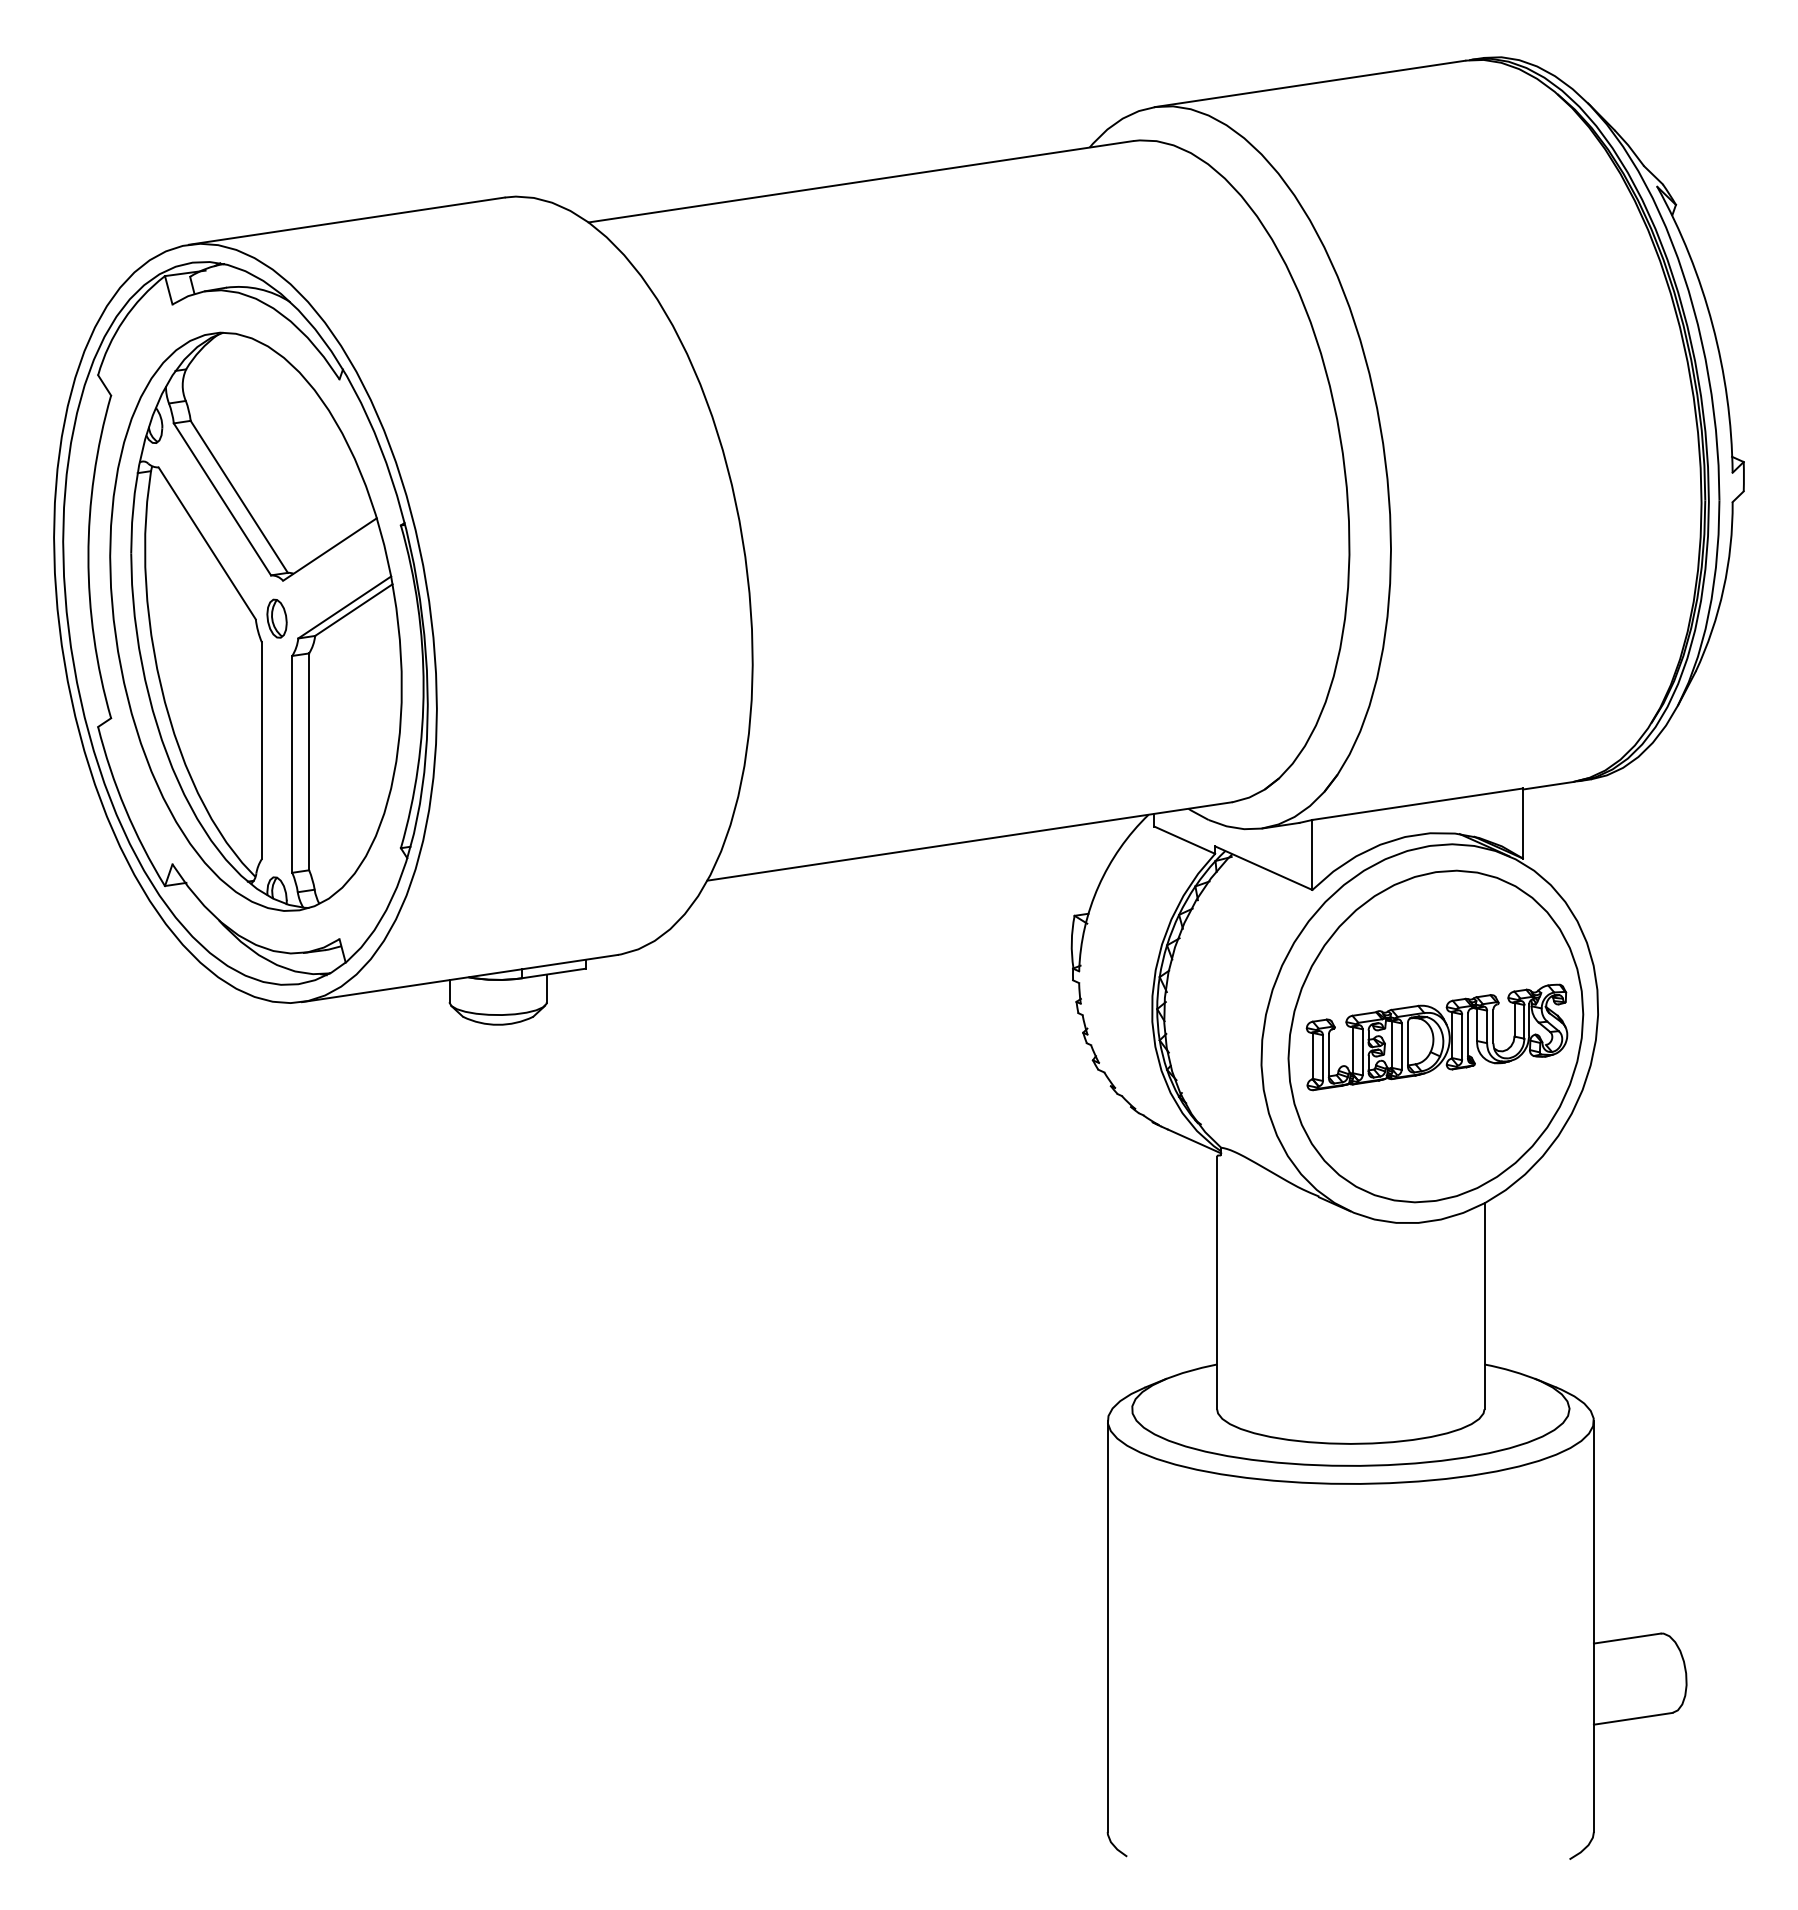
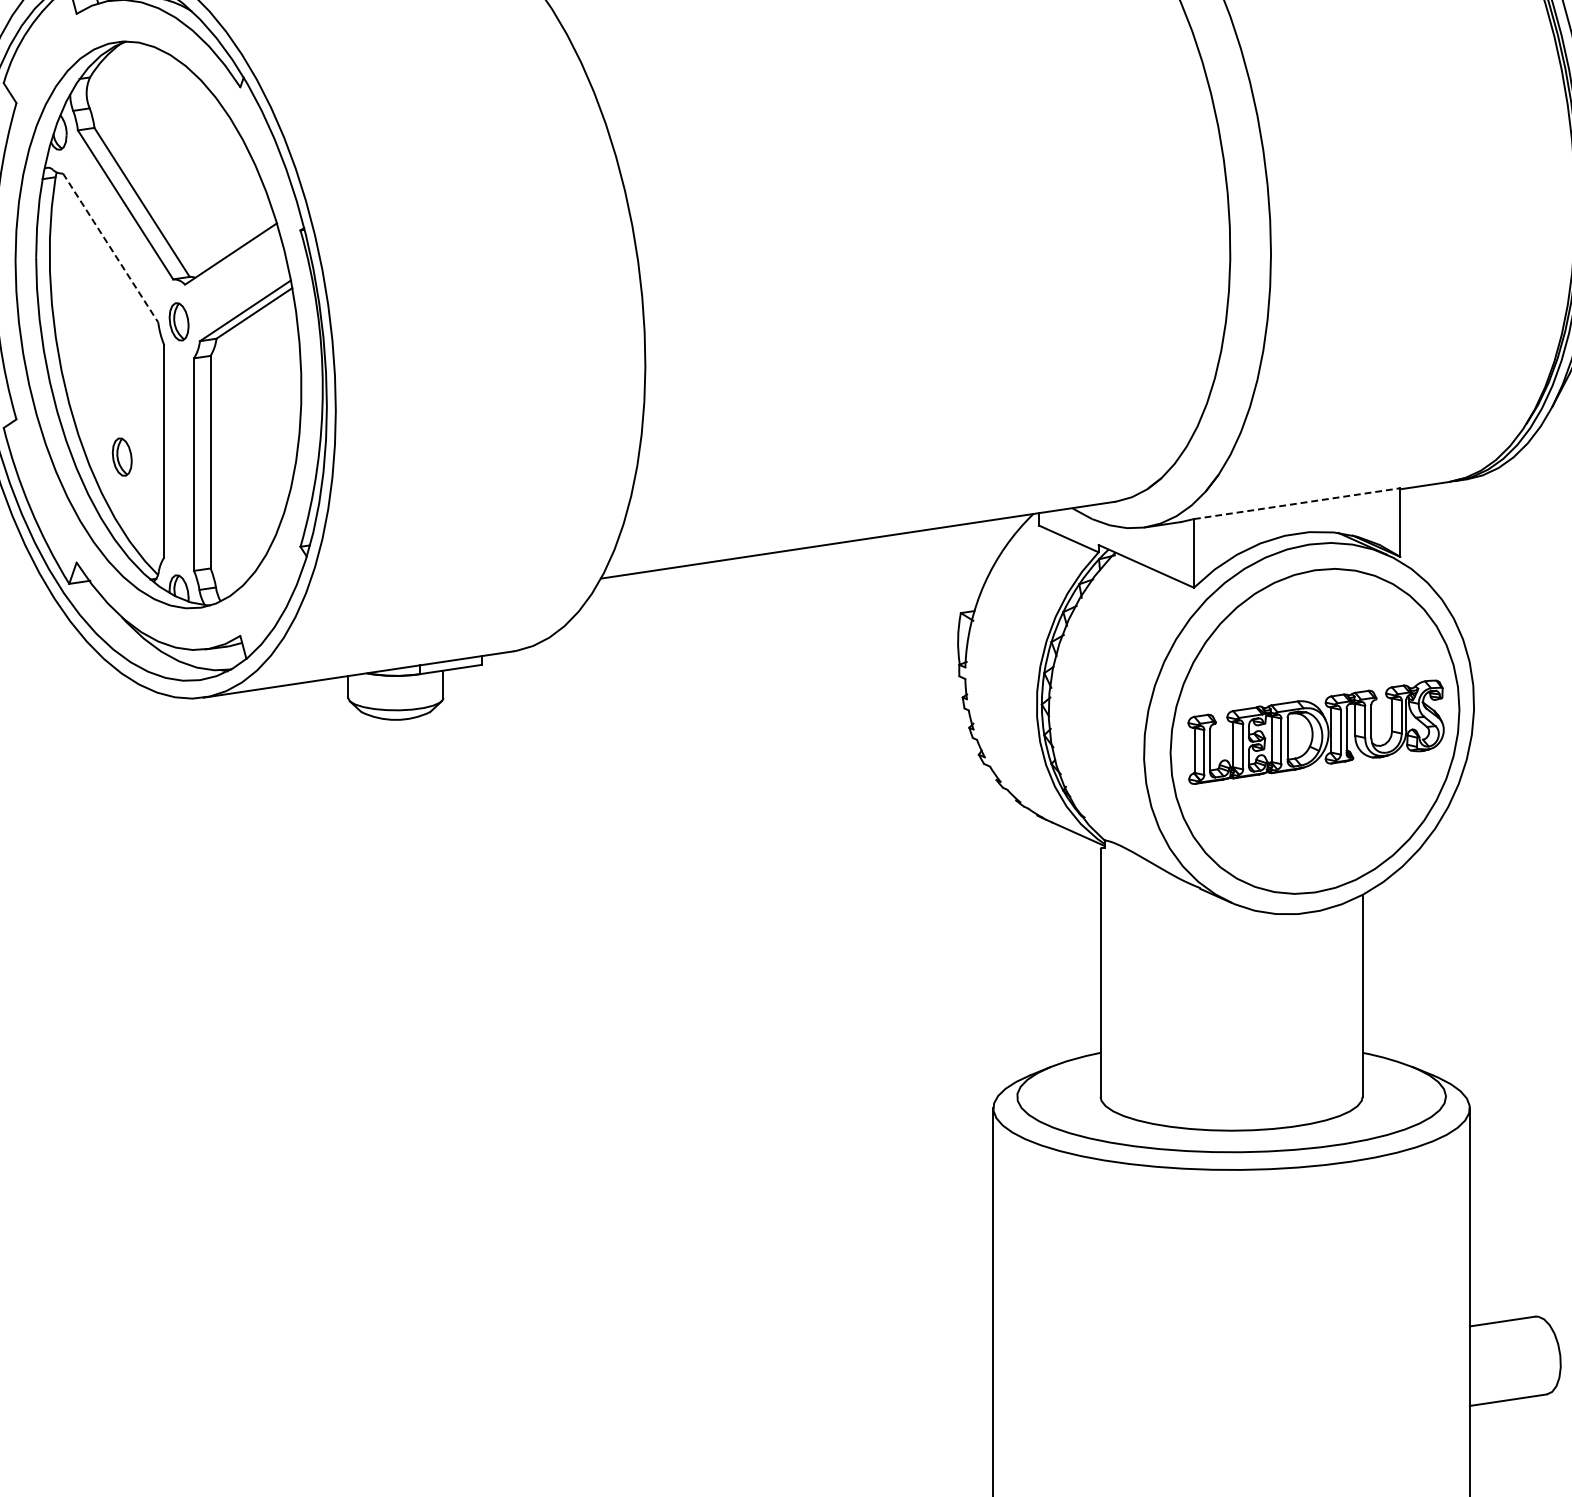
line: (207, 543) -> (110, 248), solid -> dashed
part: (218, 756) -> (121, 456), added
line: (1418, 804) -> (1297, 503), solid -> dashed

